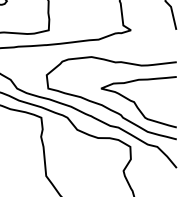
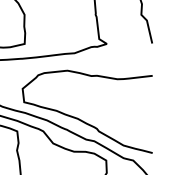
curve: (136, 103) -> (112, 117), removed

